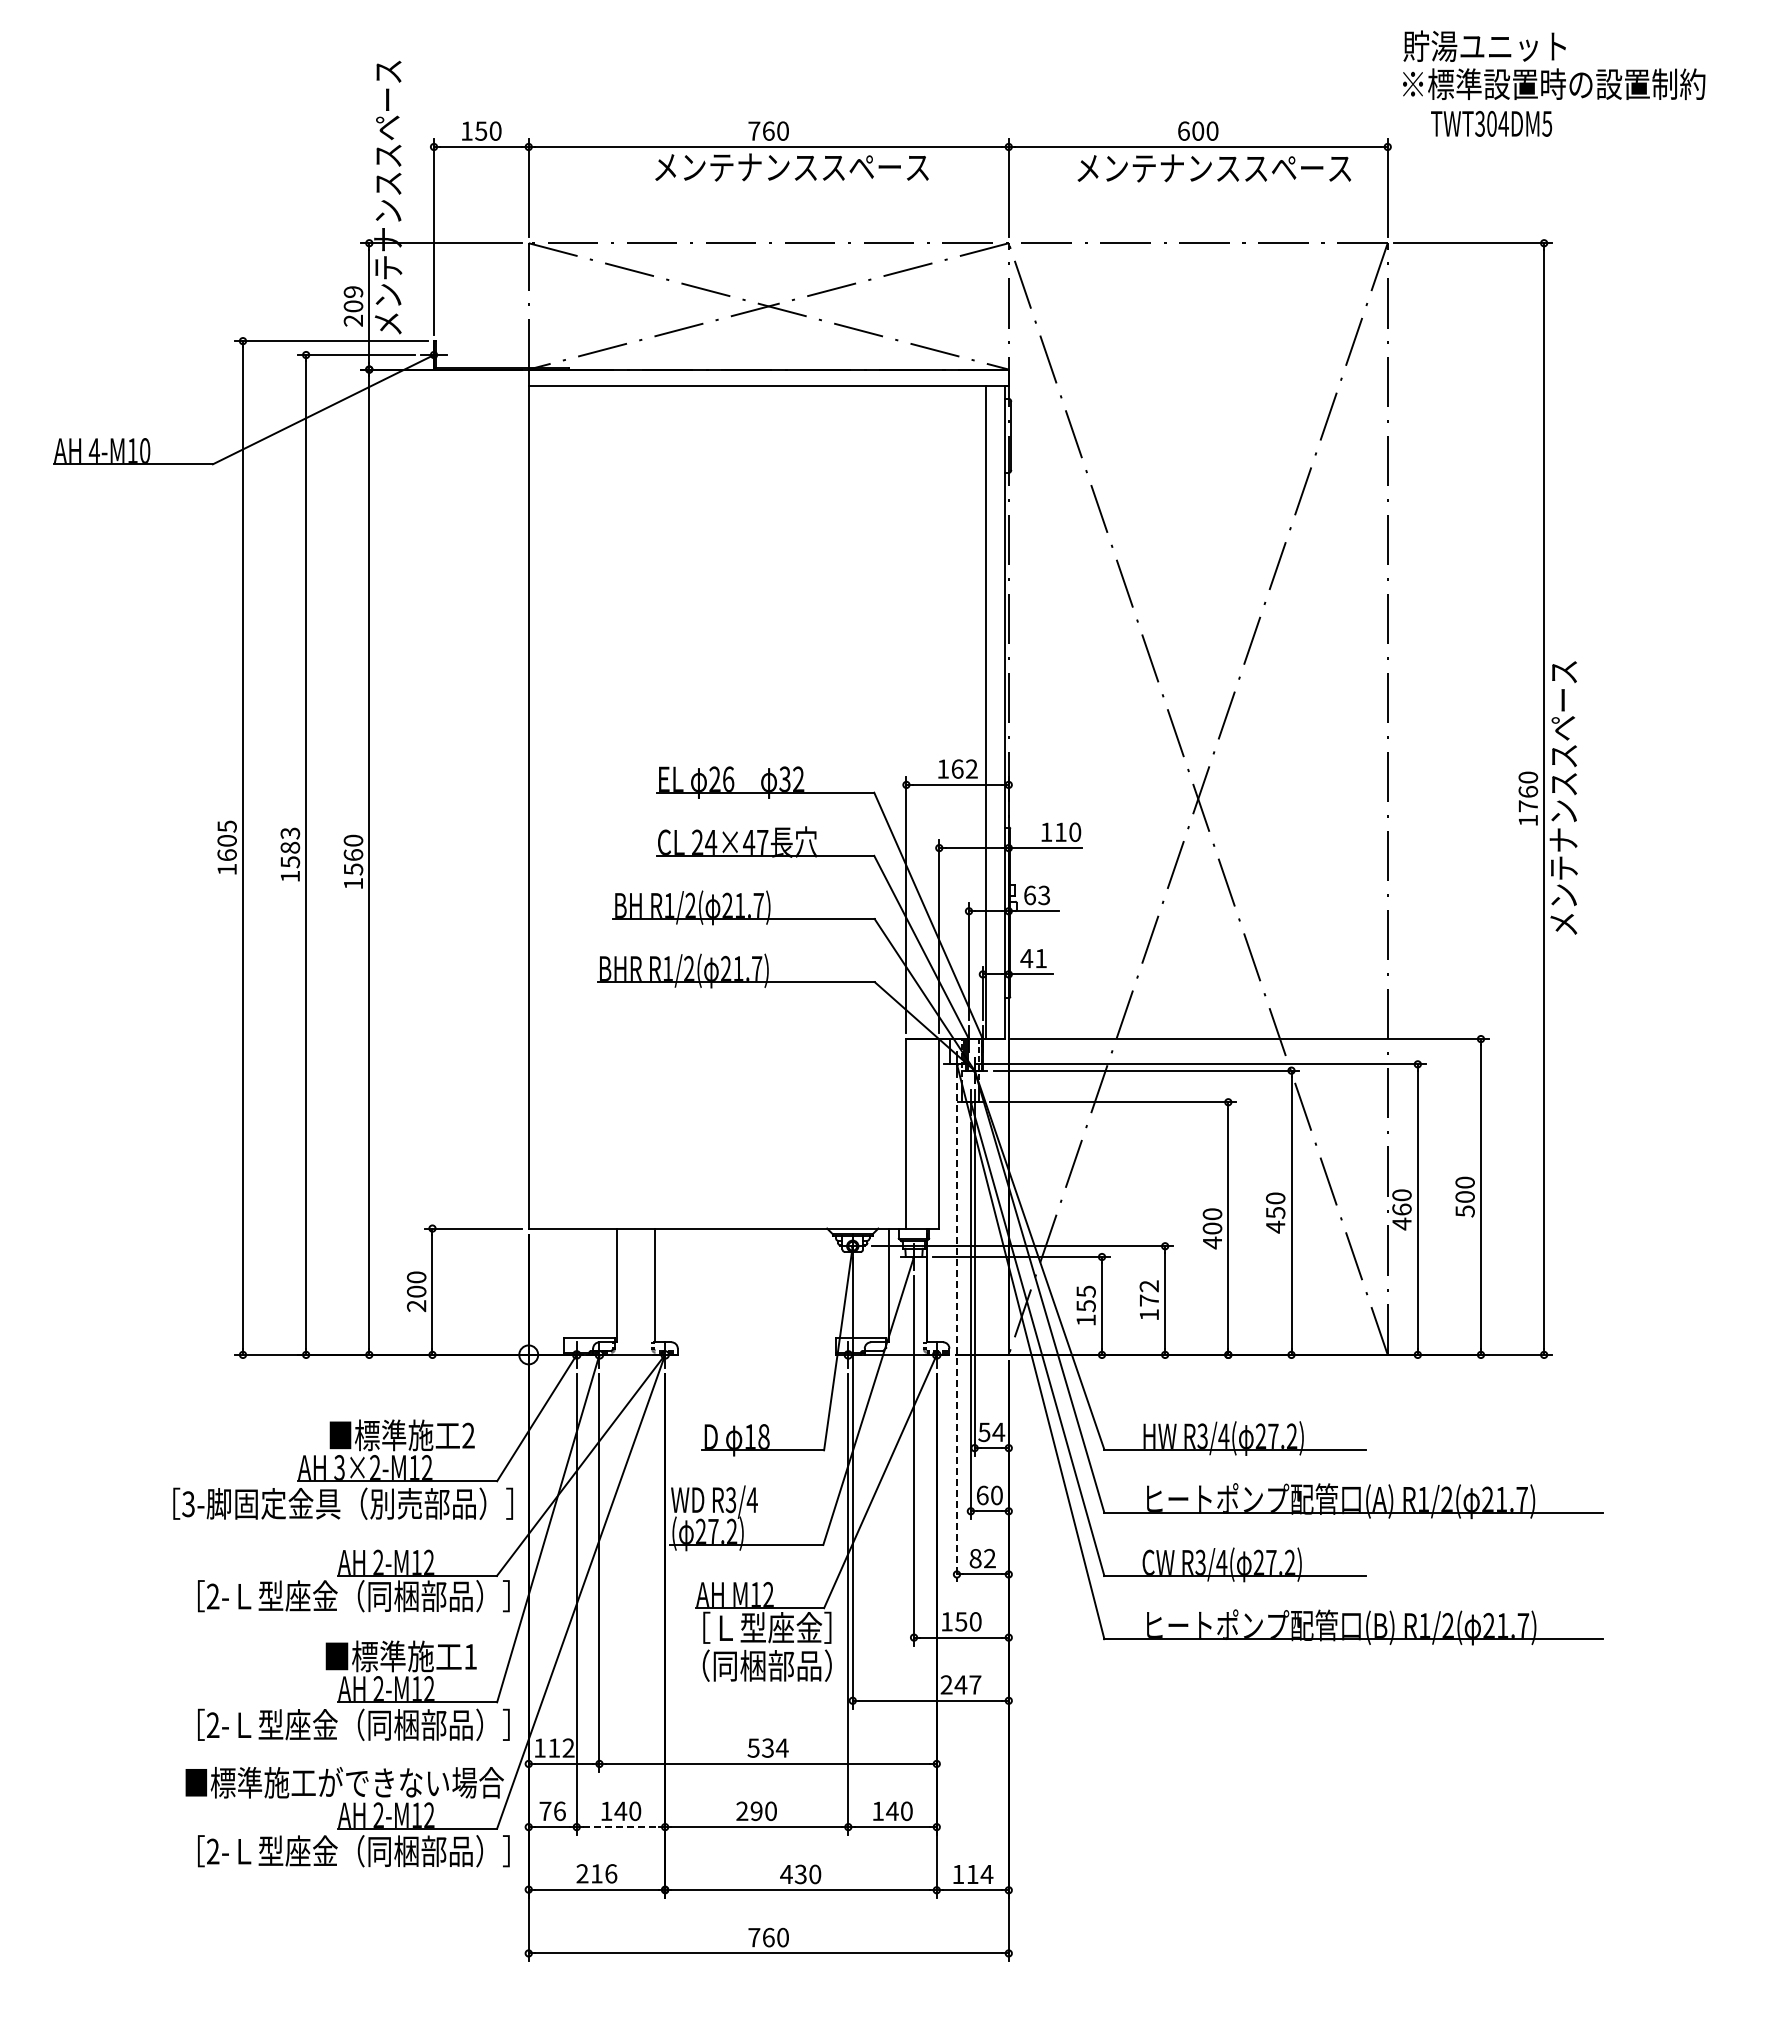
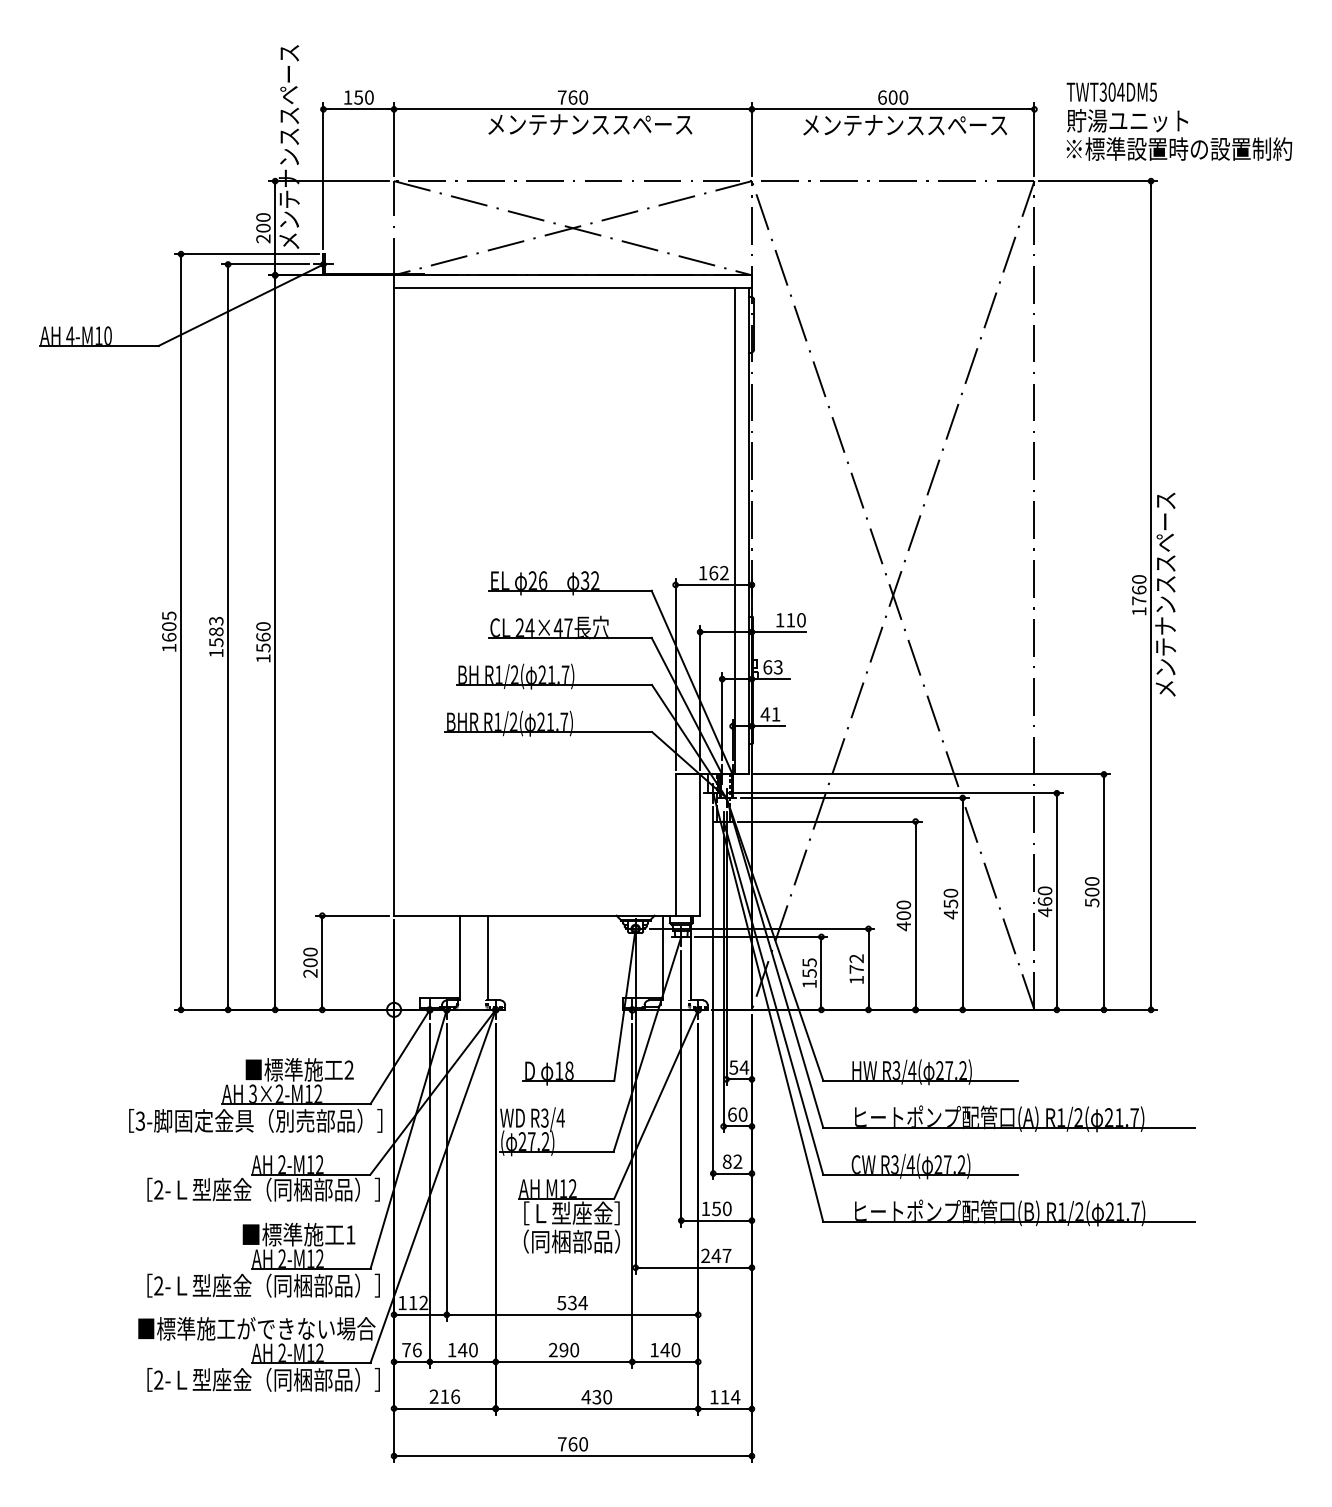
text: (1554, 65) -> (1179, 135), moved
text: (353, 291) -> (263, 217), 209 -> 200
line: (956, 1332) -> (712, 993), dashed -> solid
line: (620, 1827) -> (462, 1362), dashed -> solid

